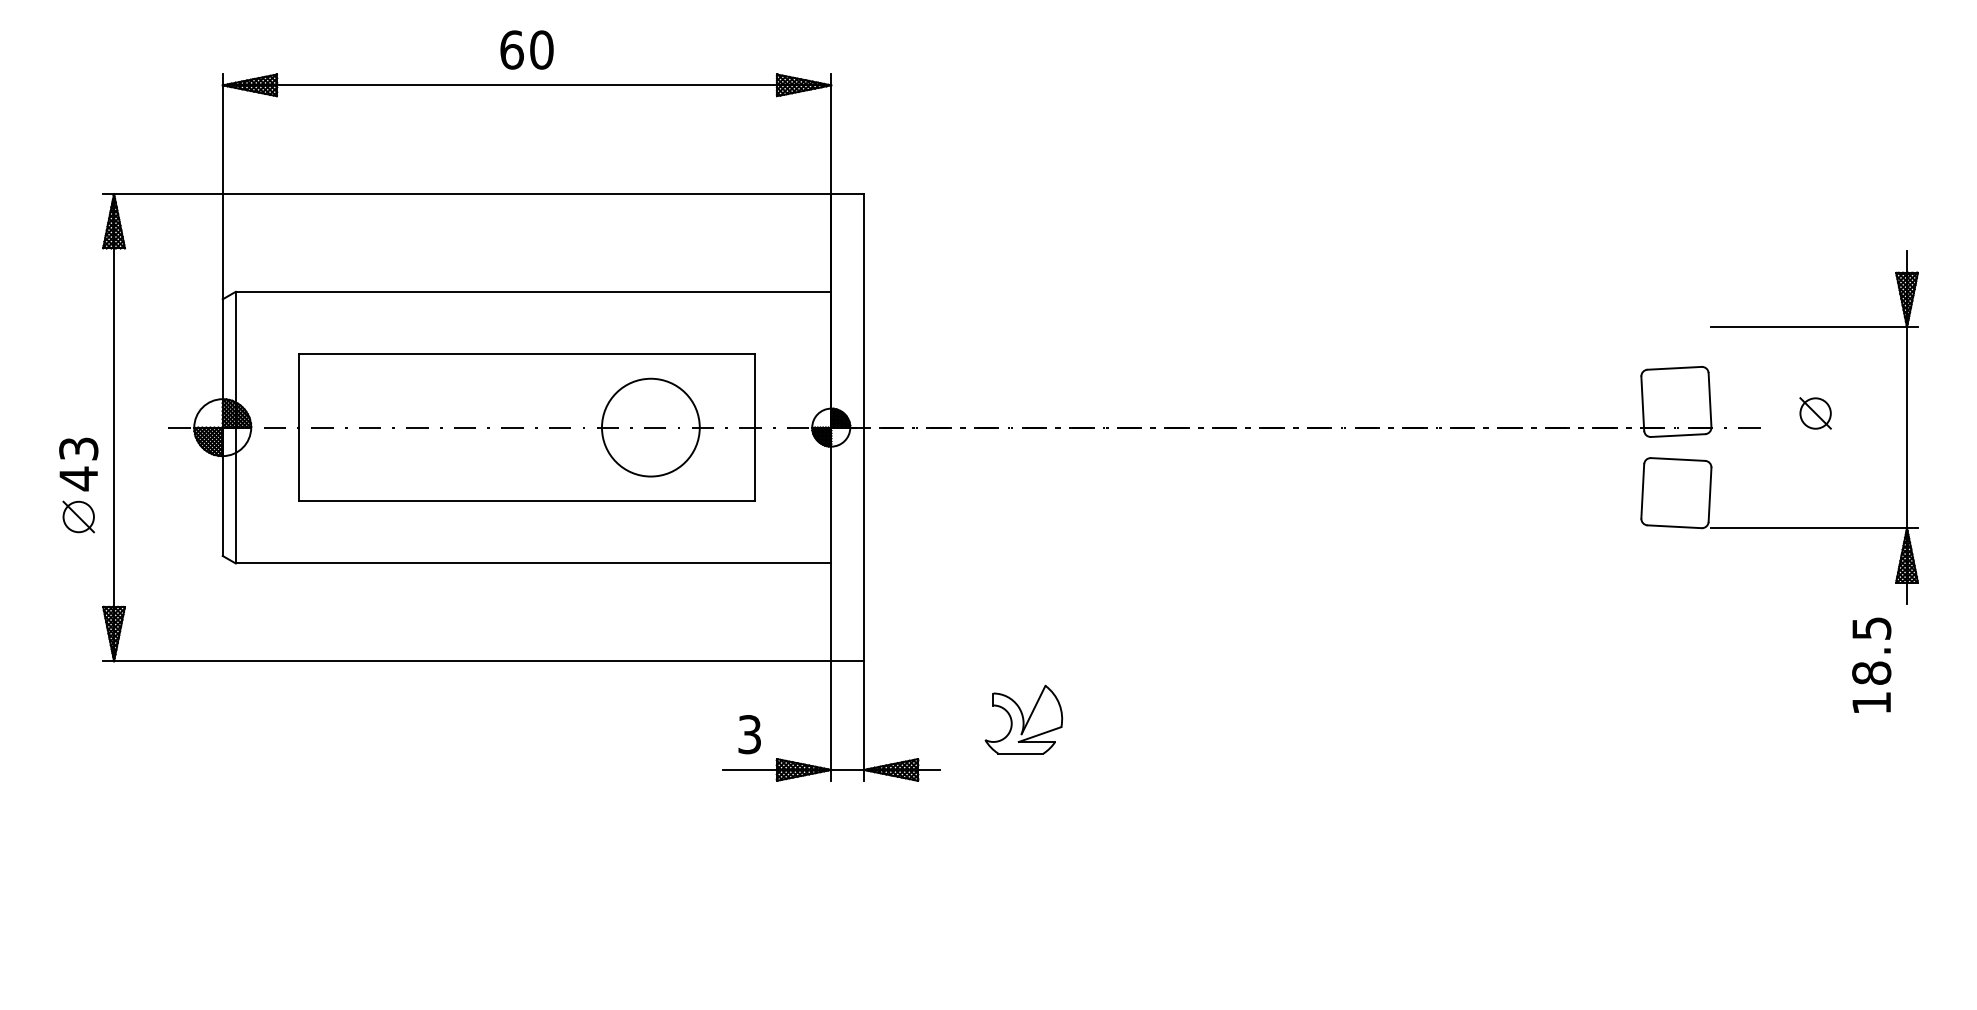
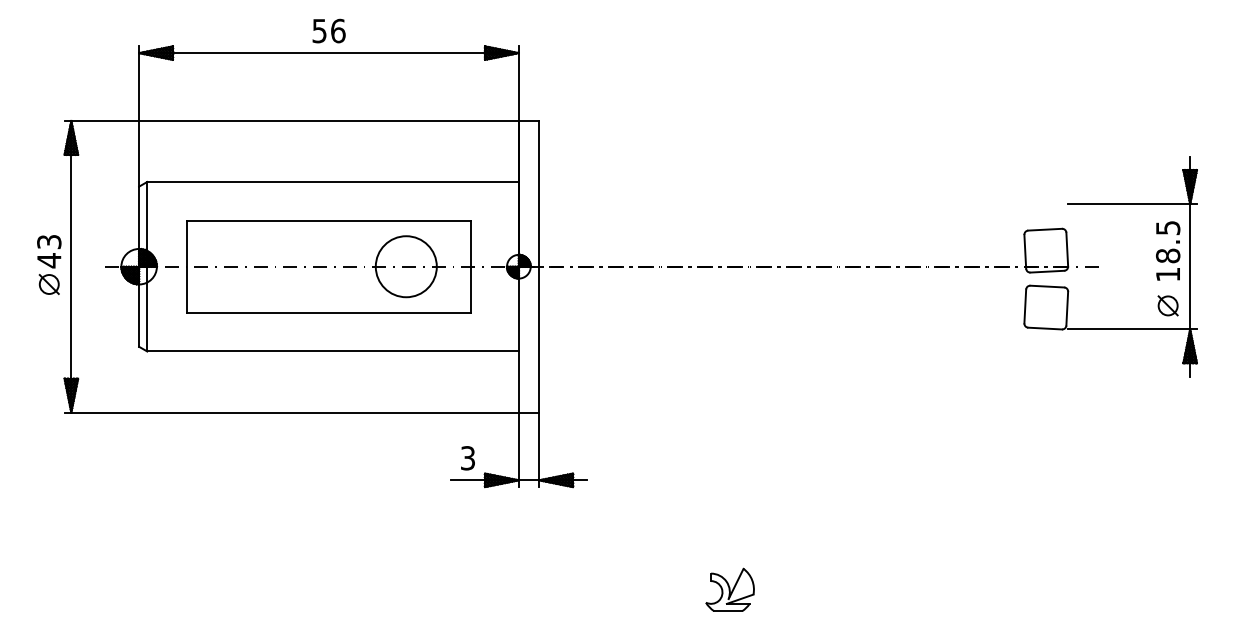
text: (526, 49) -> (328, 30), 60 -> 56
part: (1814, 412) -> (1167, 305), moved
part: (79, 484) -> (49, 264), moved
text: (1872, 664) -> (1168, 250), moved
part: (1022, 718) -> (729, 589), moved

